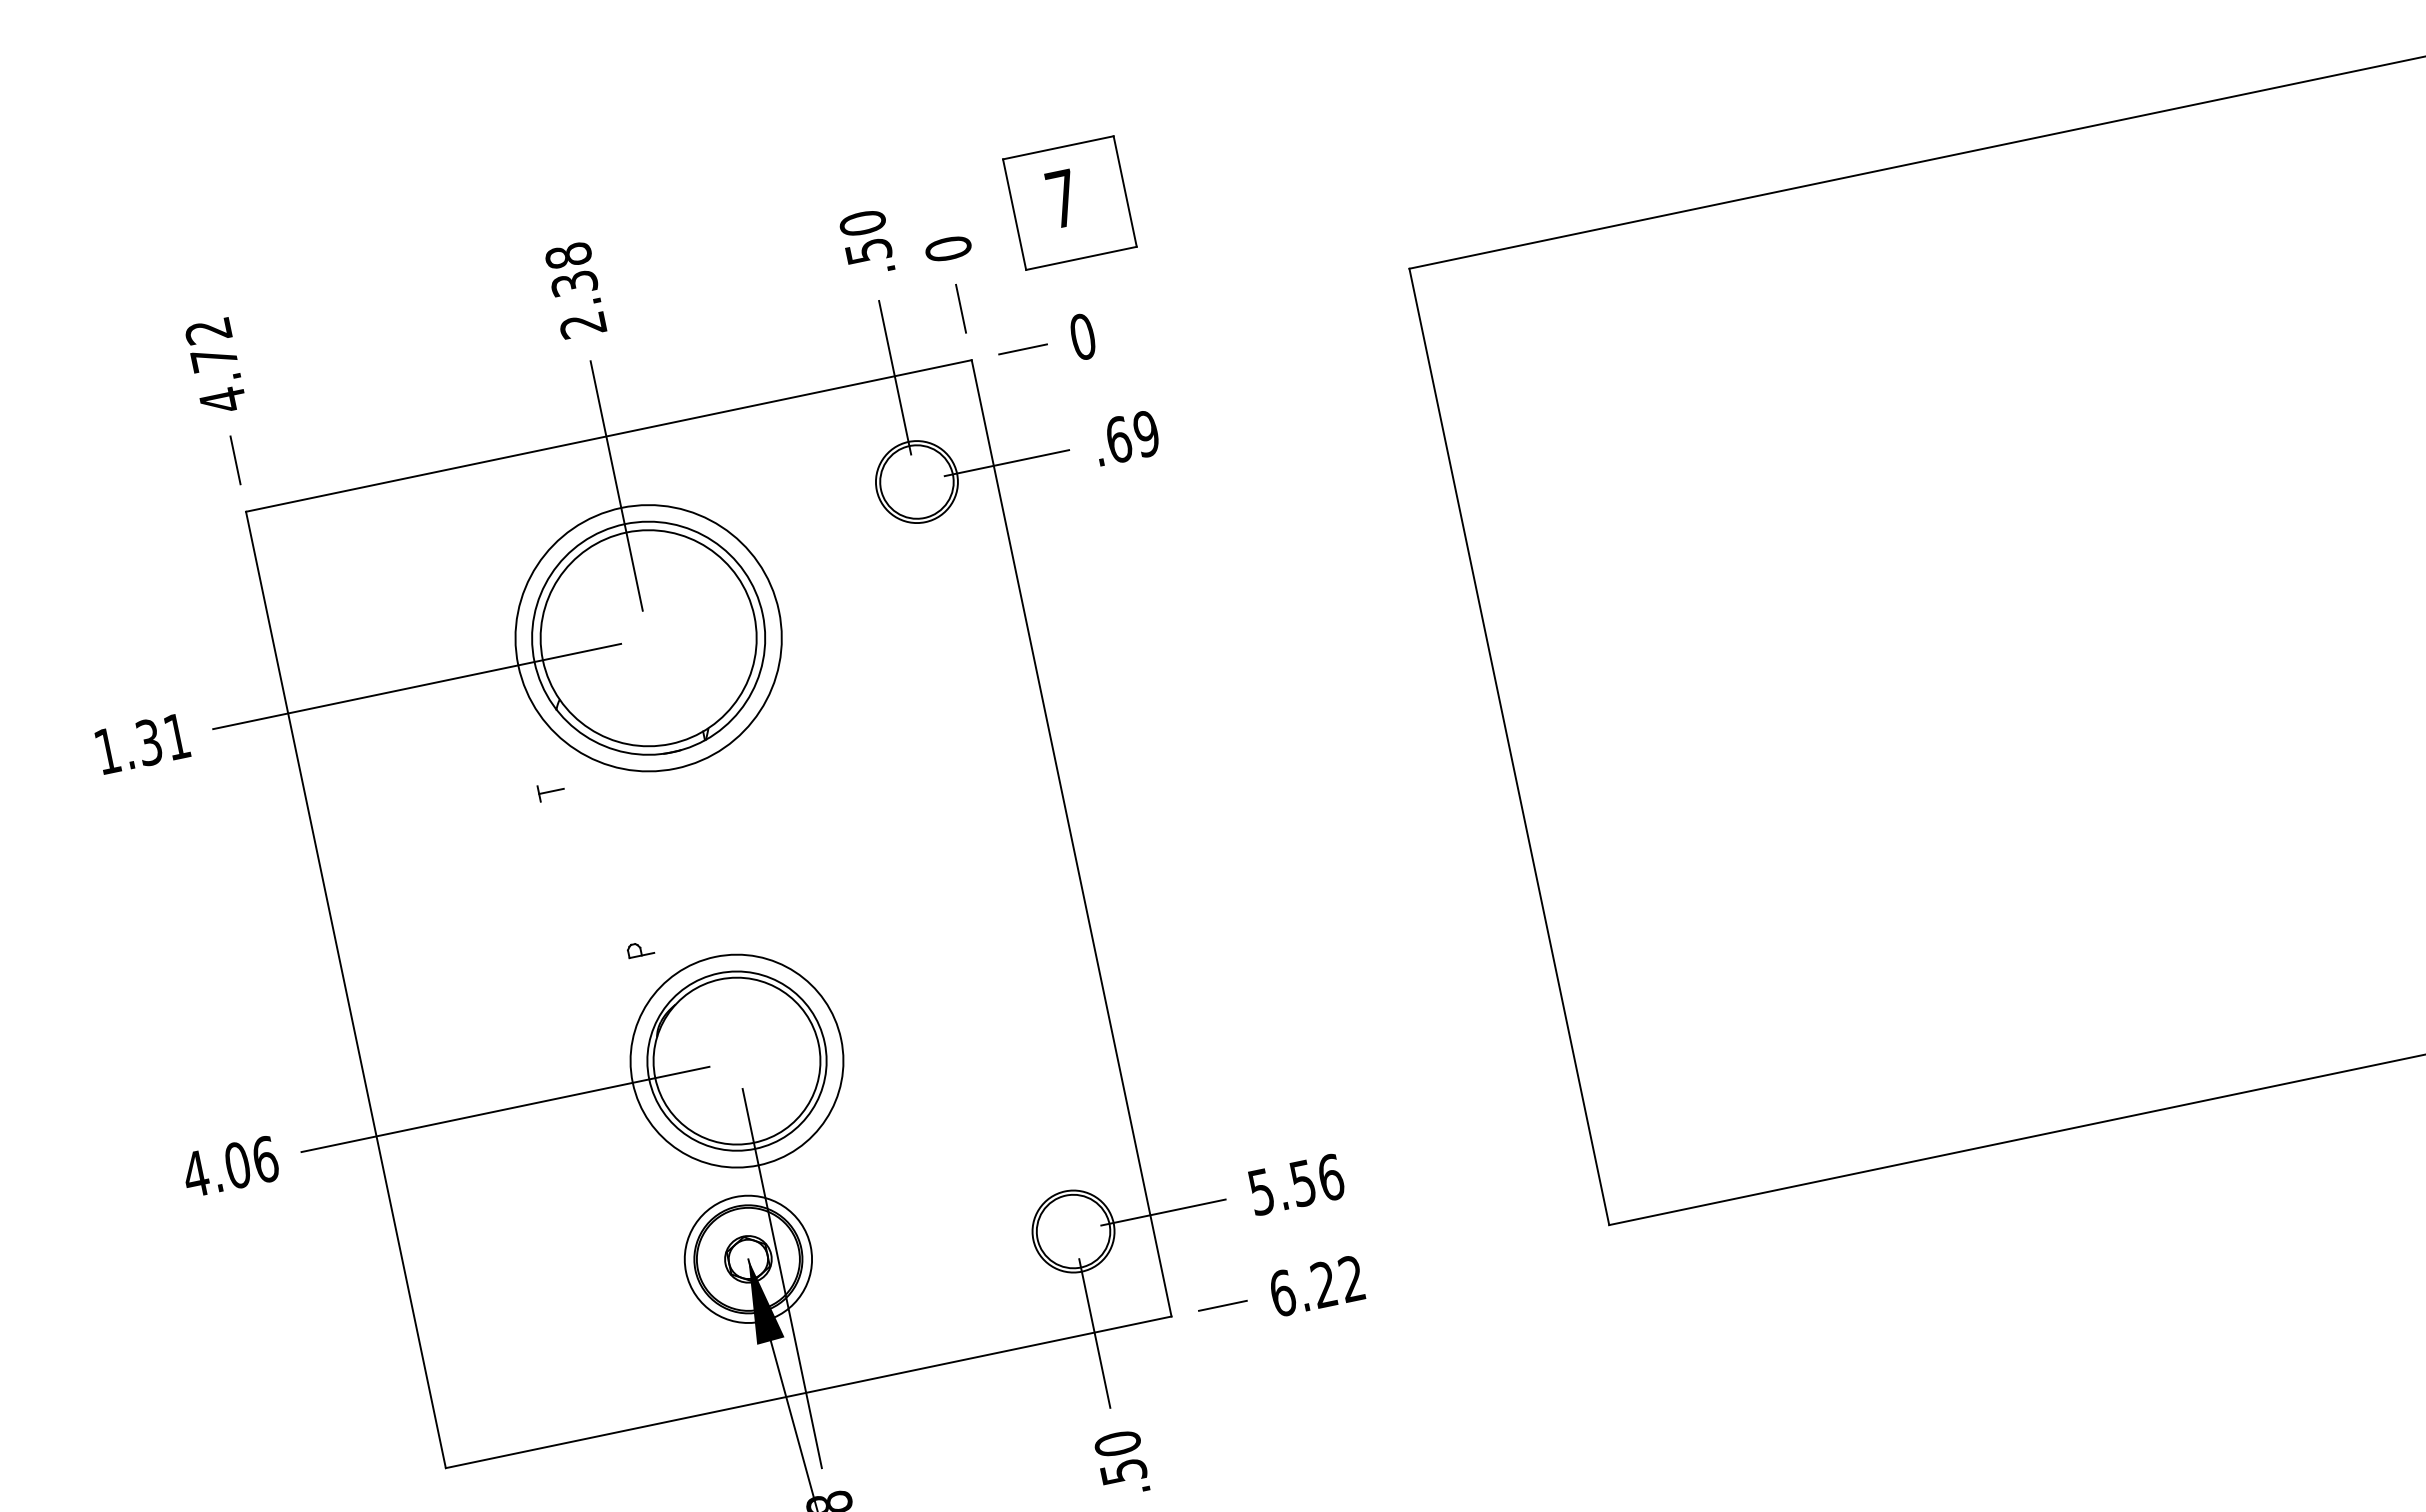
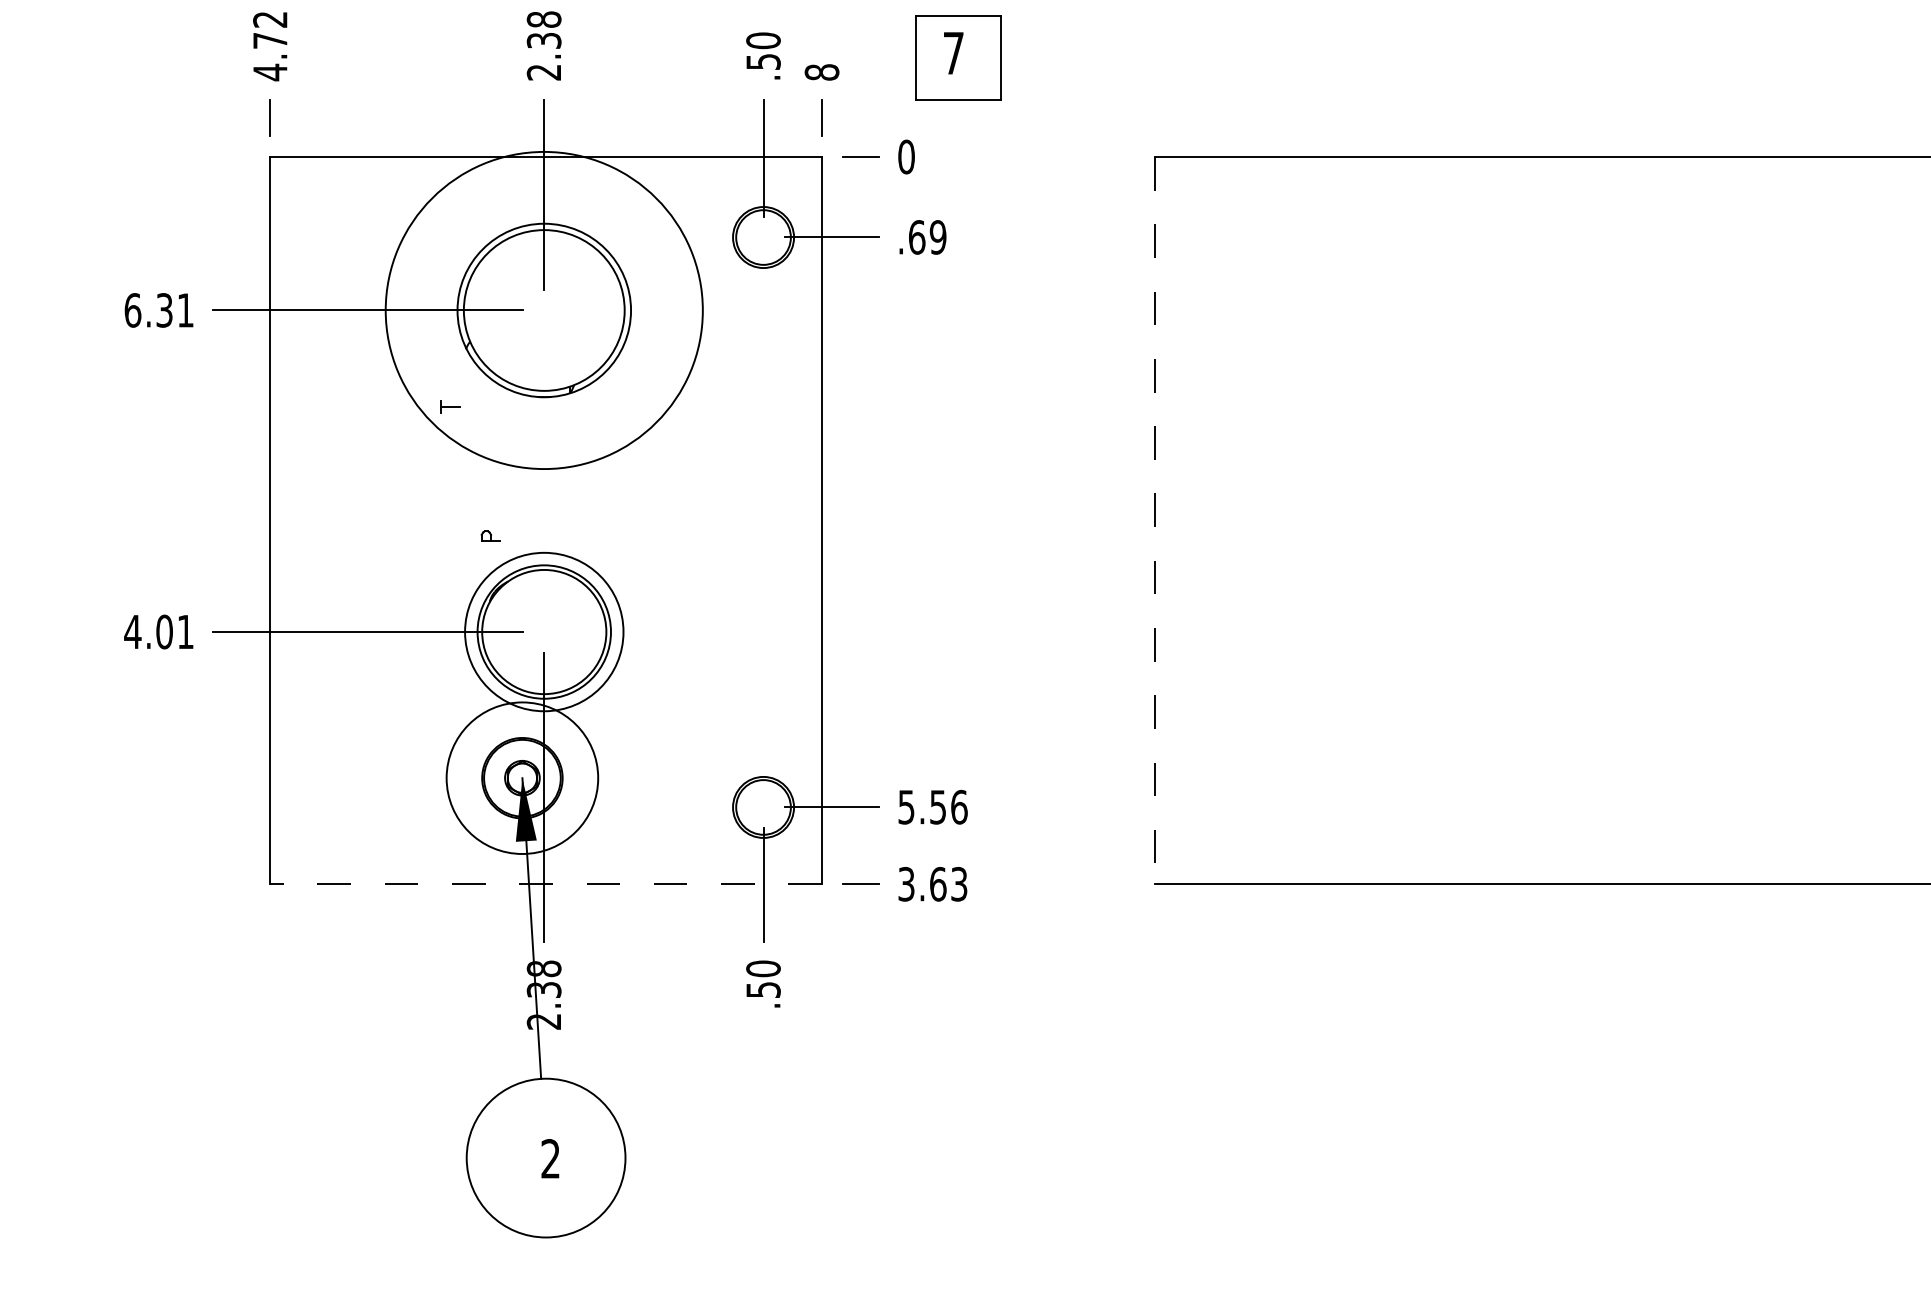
part: (1069, 202) -> (958, 57), moved
text: (949, 248) -> (822, 72), 0 -> 8
circle: (648, 638) -> (544, 310), size x1.6
line: (1508, 746) -> (1154, 520), solid -> dashed
text: (107, 751) -> (132, 310), 1.31 -> 6.31
text: (265, 1158) -> (185, 631), 4.06 -> 4.01
circle: (748, 1258) -> (522, 777), size x1.6
text: (1316, 1286) -> (932, 884), 6.22 -> 3.63
line: (809, 1392) -> (546, 884), solid -> dashed

